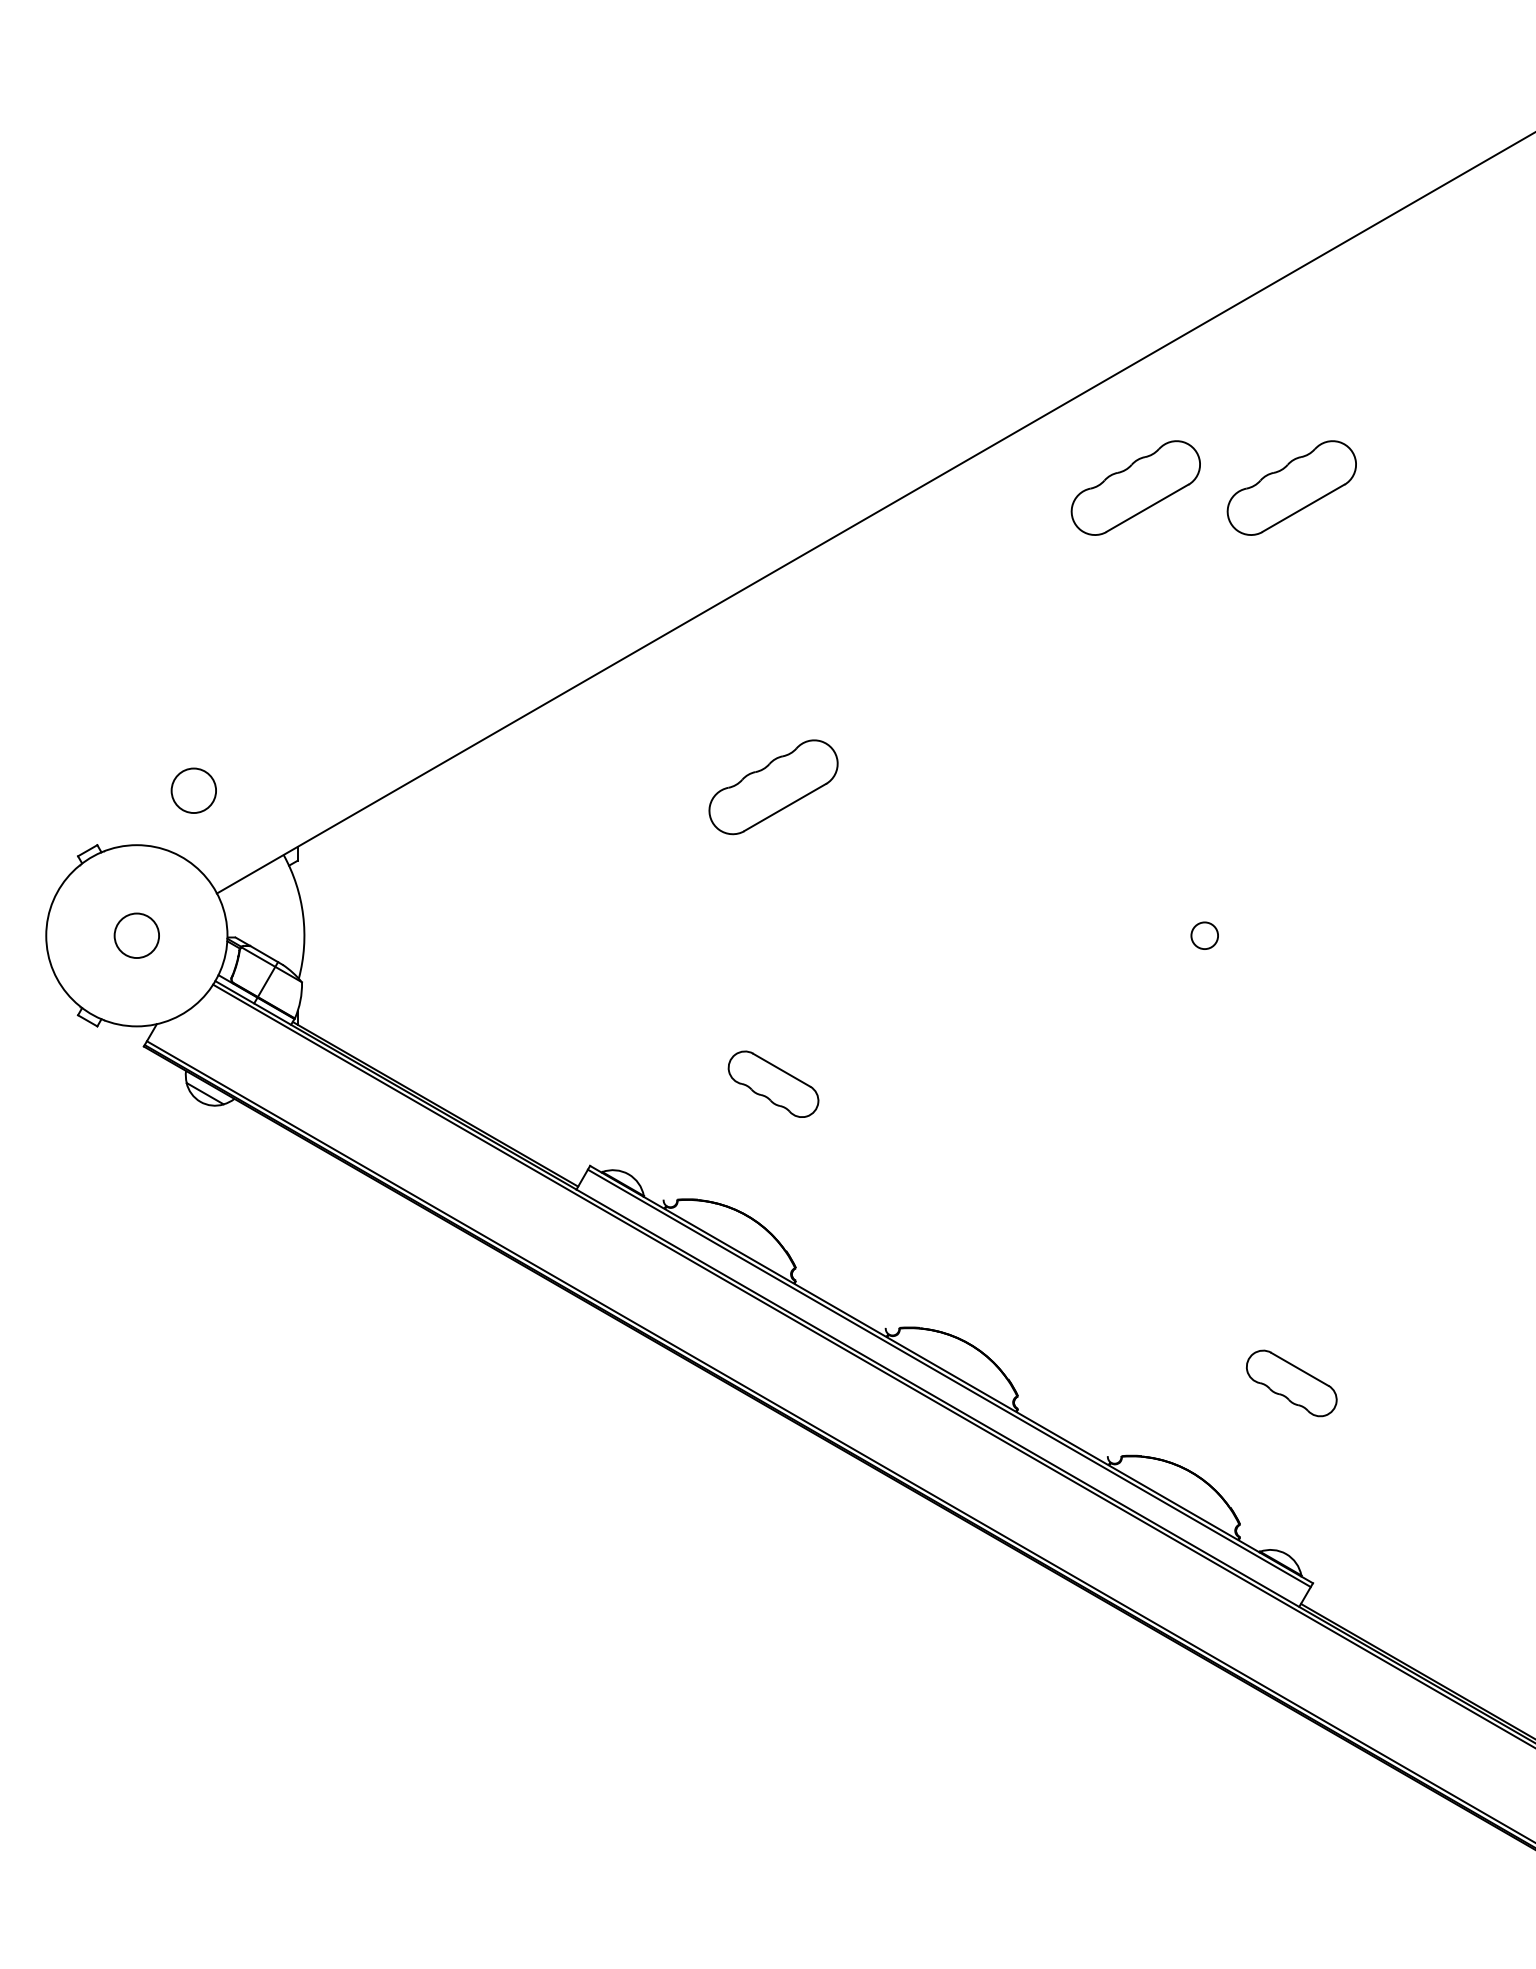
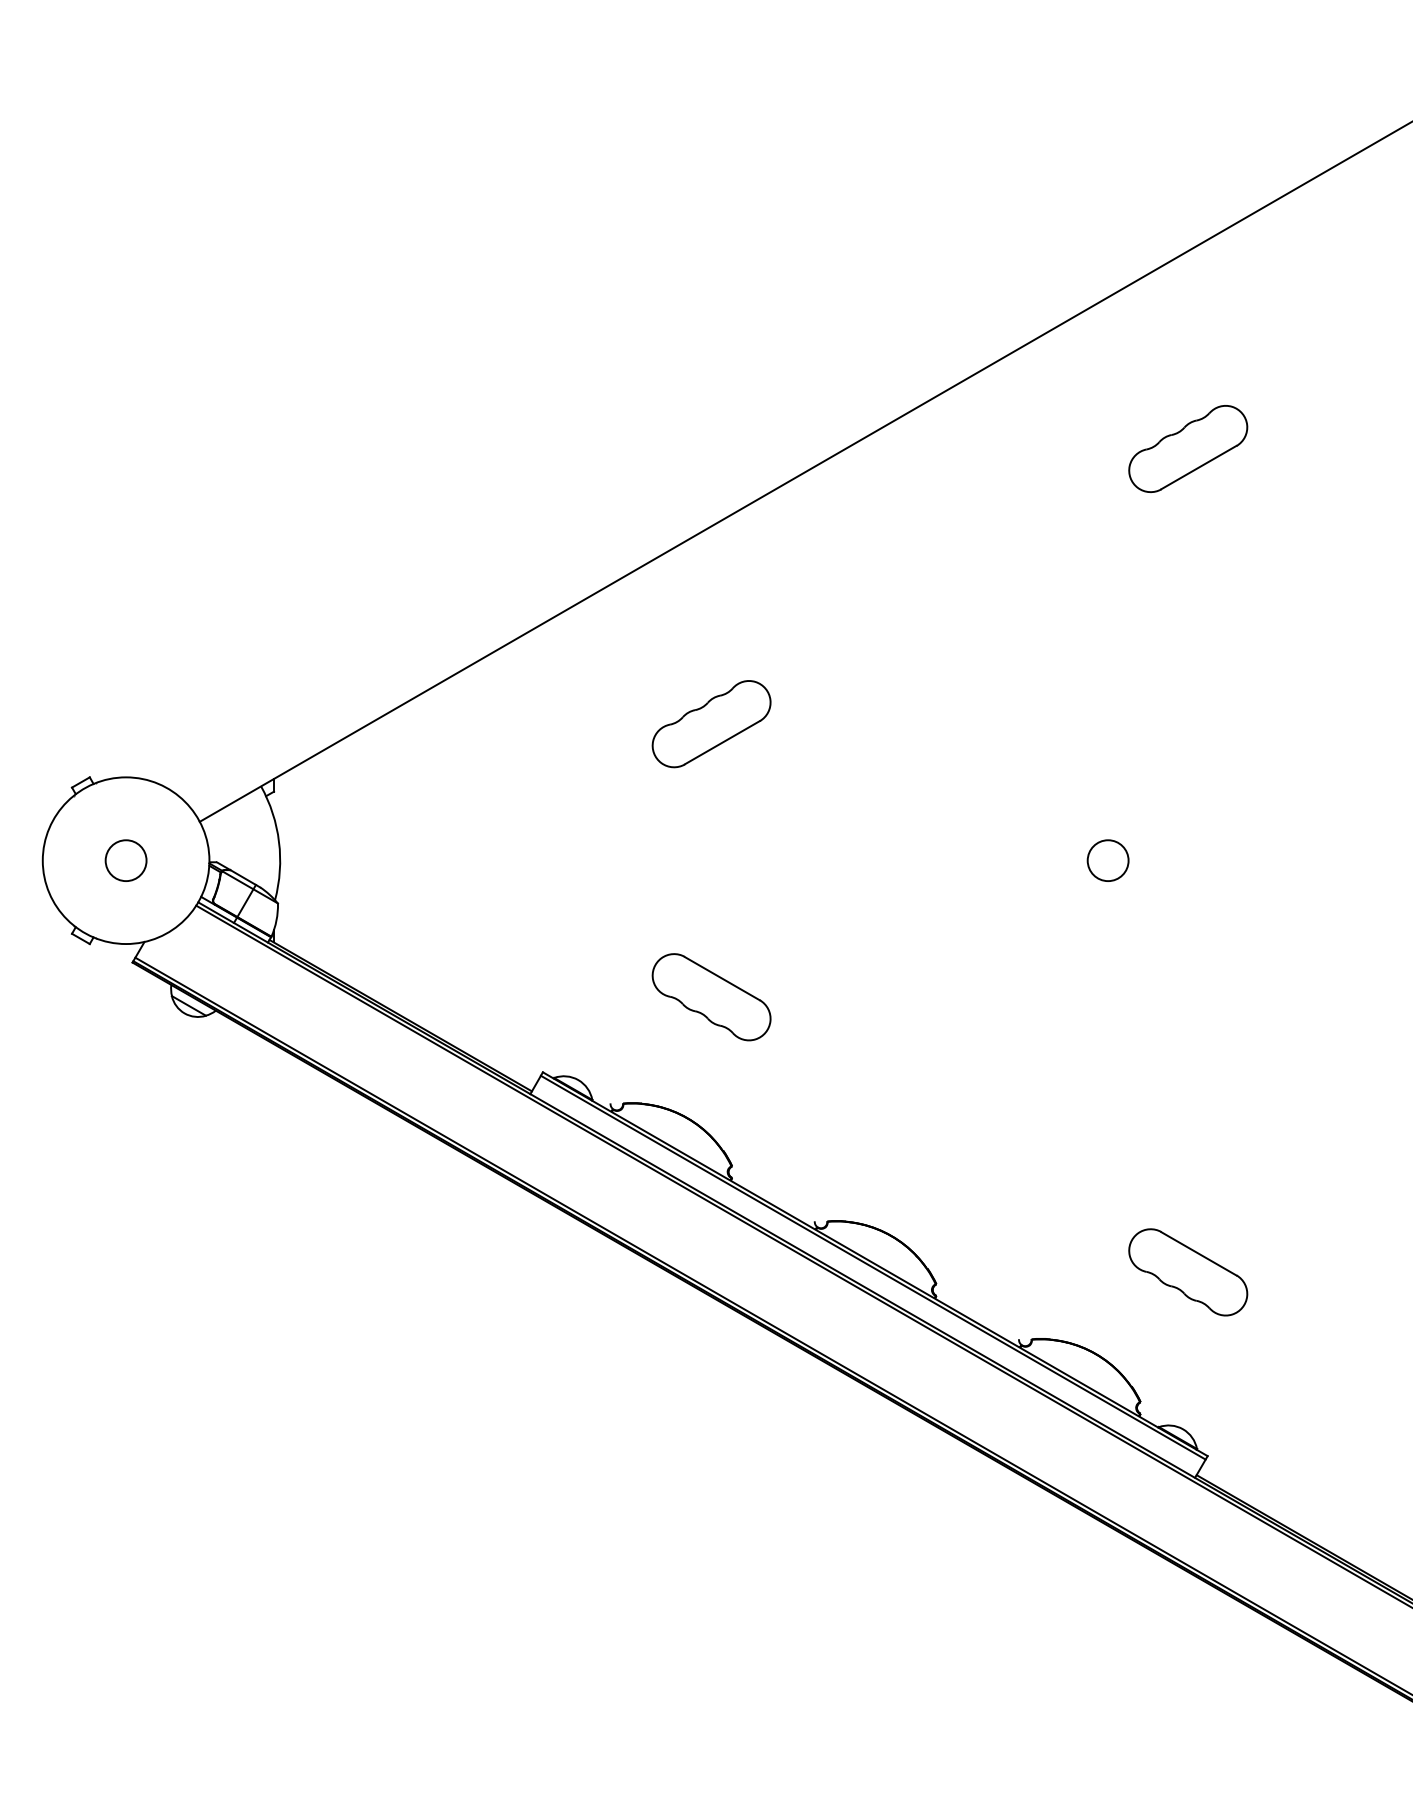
part: (1135, 487) -> (1044, 448), removed
circle: (193, 790) -> (178, 727), removed
circle: (1204, 935) -> (1107, 860), size x1.67
part: (773, 1084) -> (711, 997), size x1.43
part: (1291, 1383) -> (1187, 1272), size x1.43

